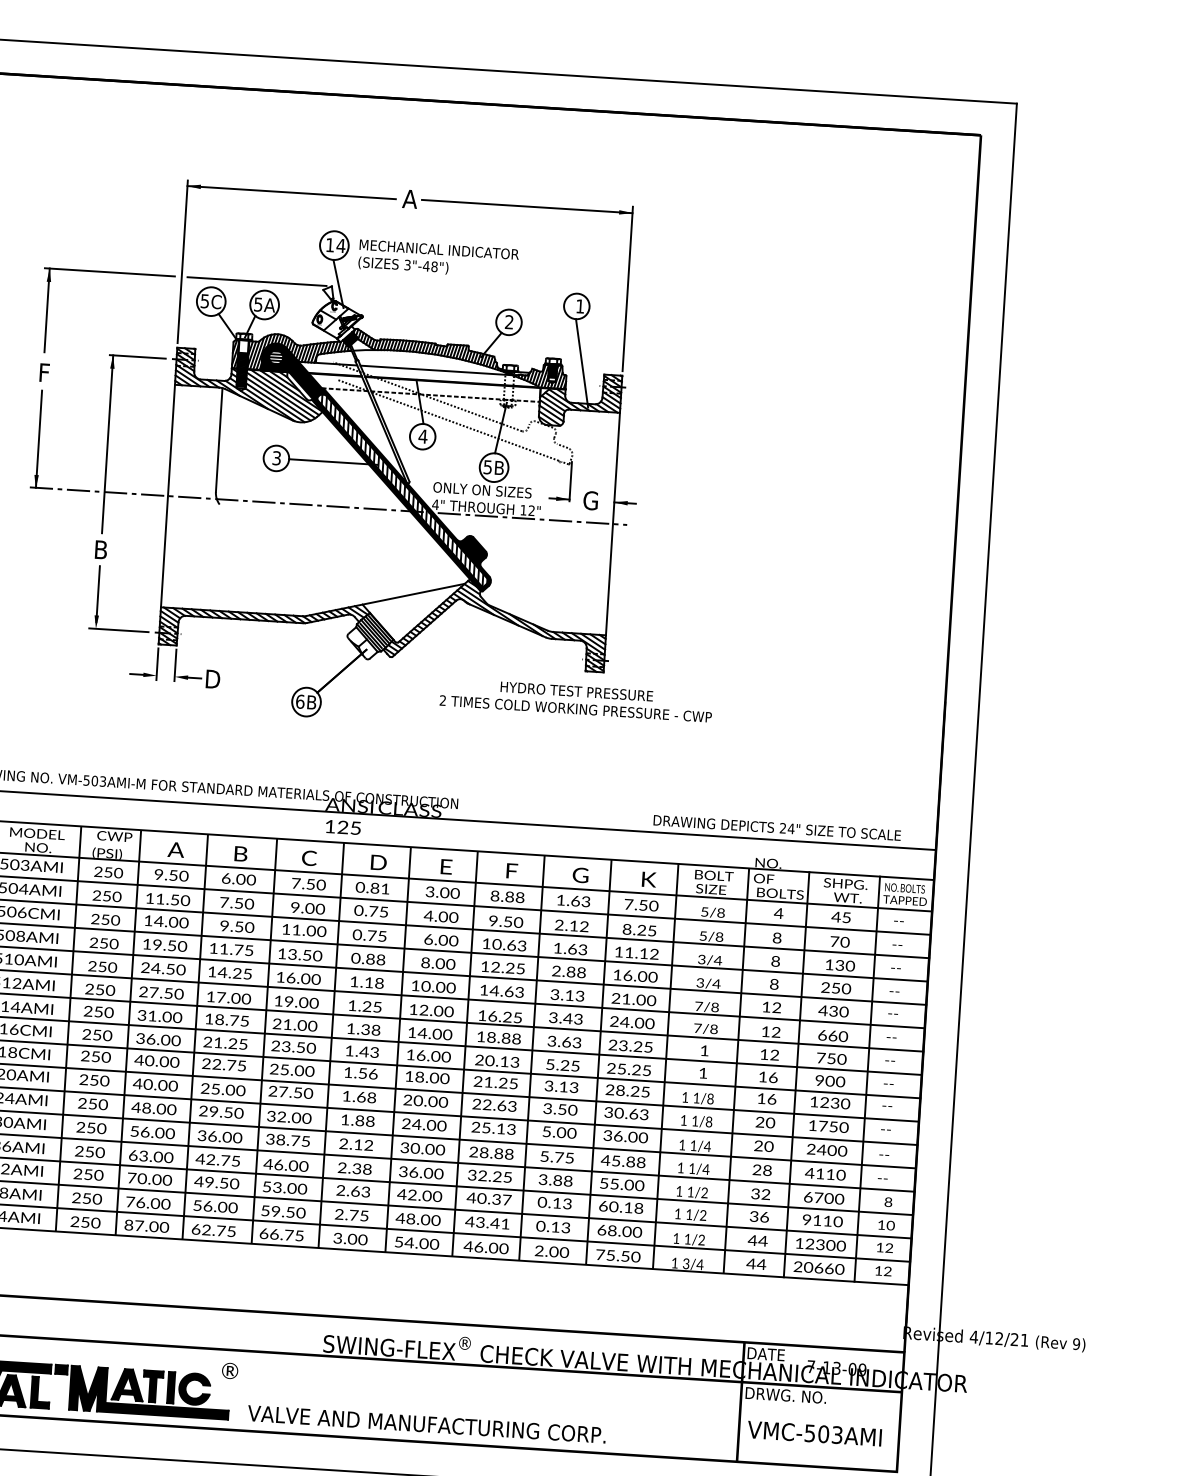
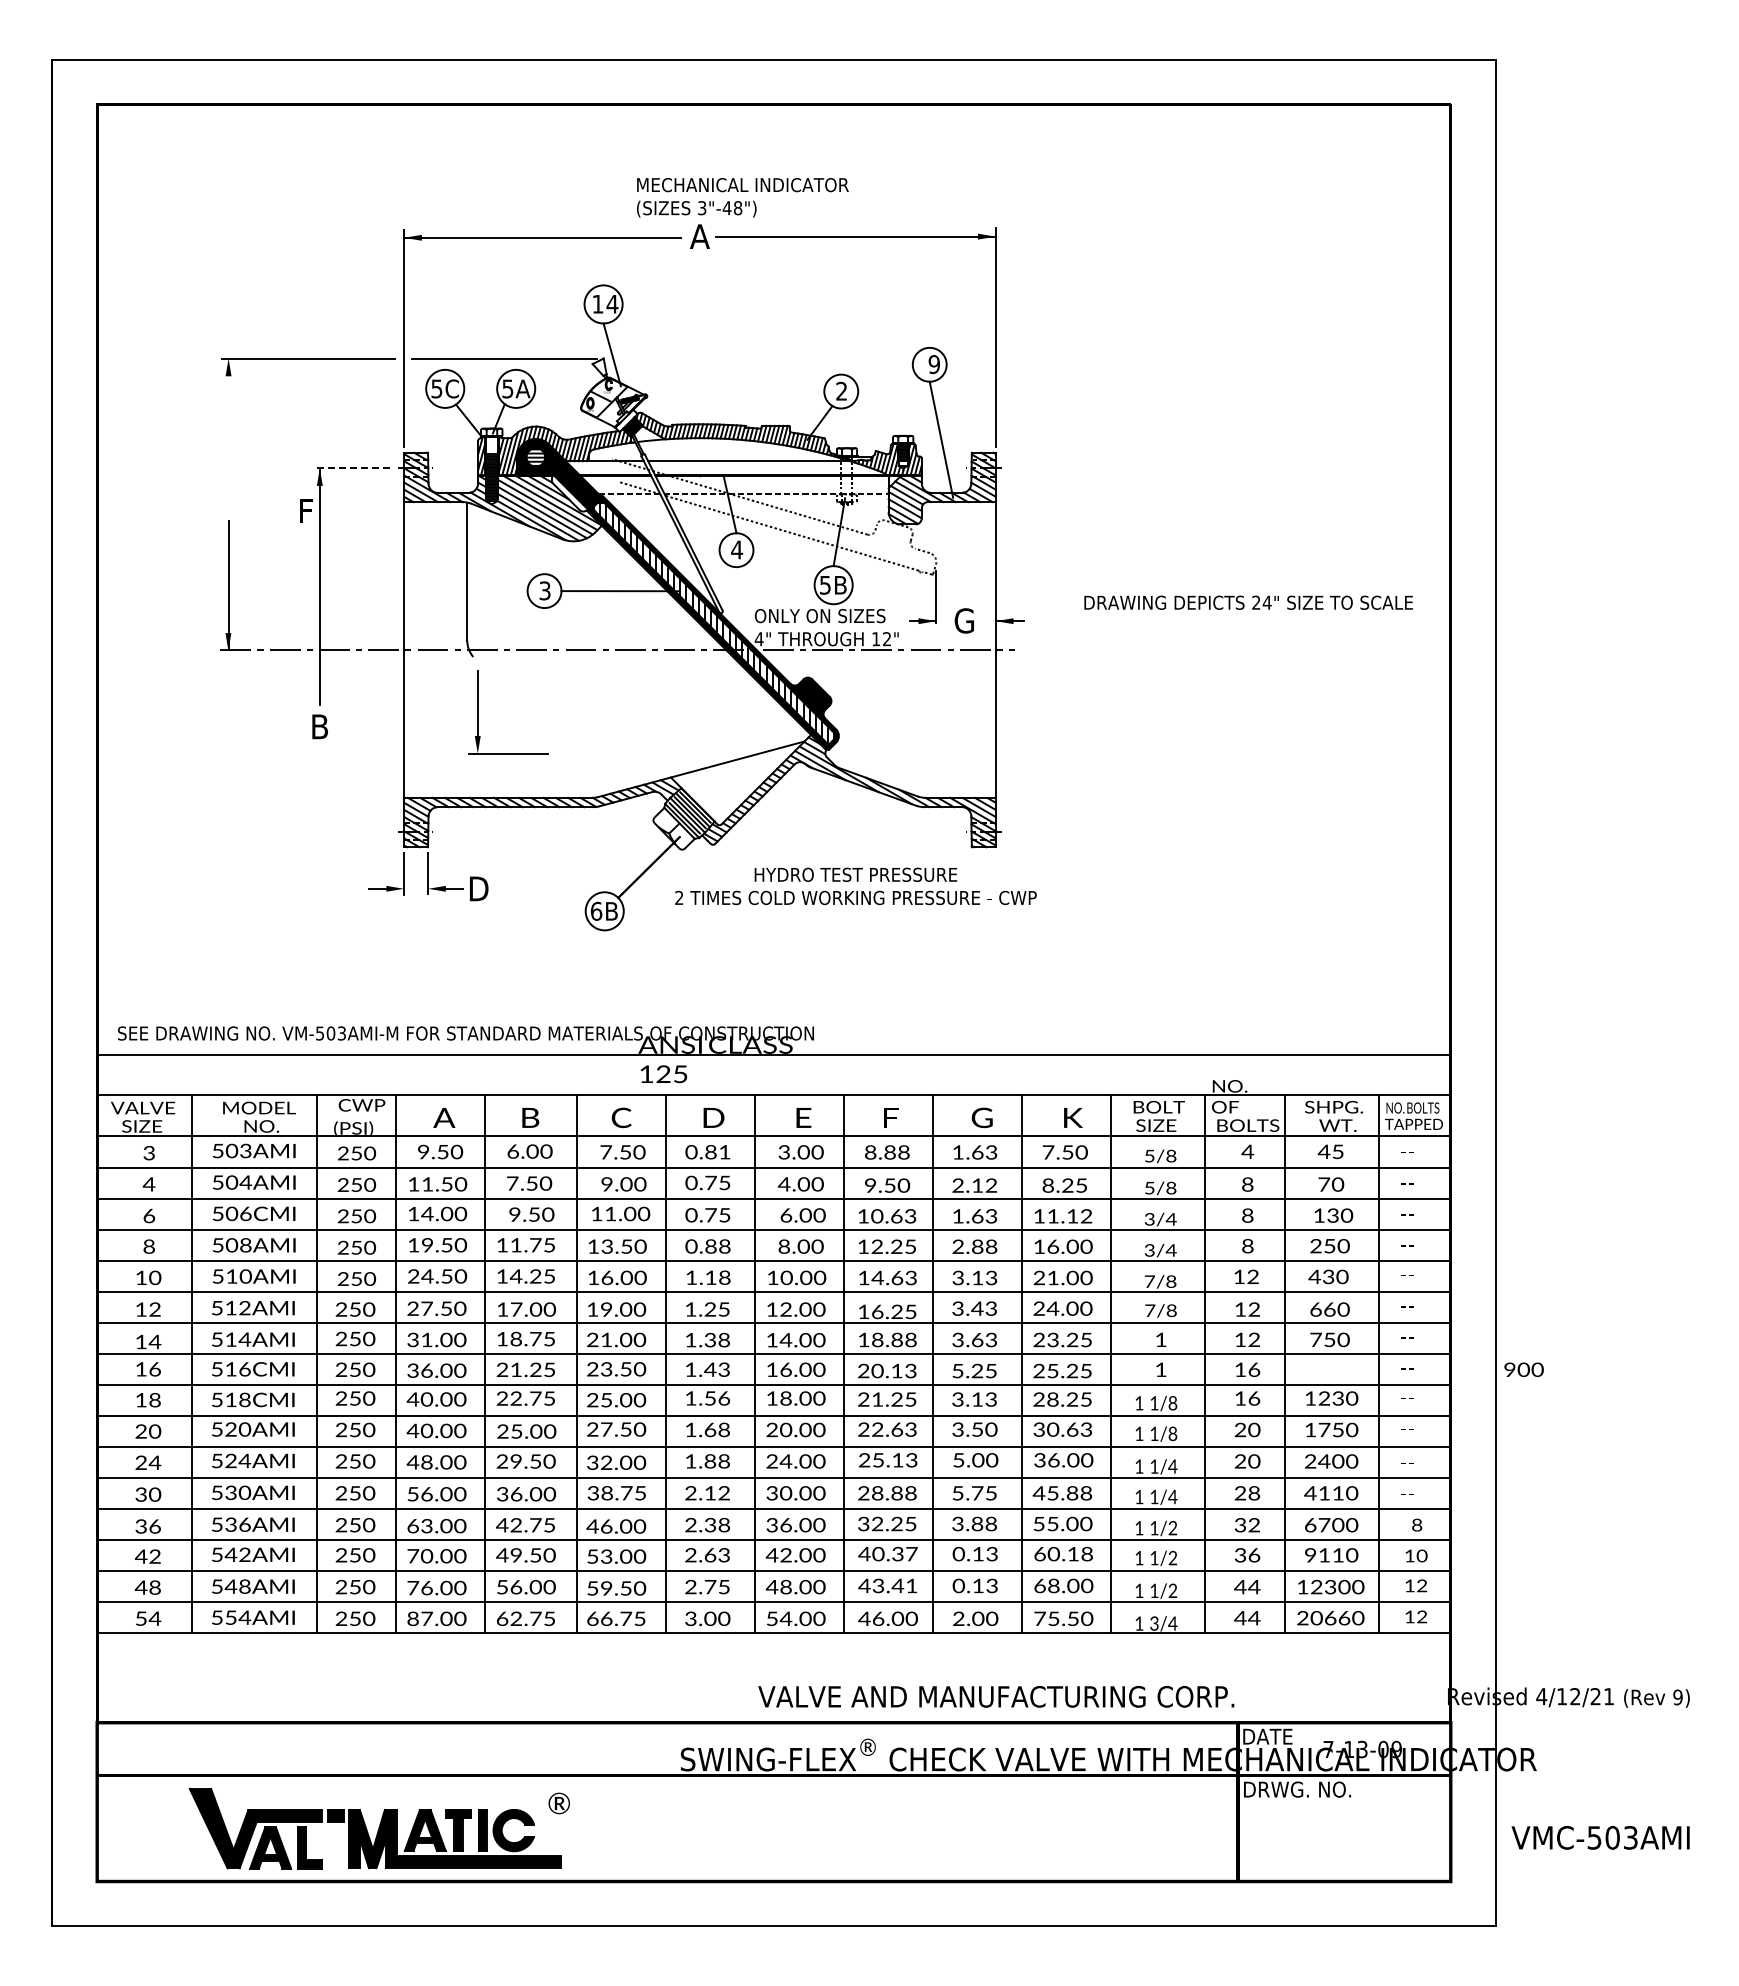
text: (438, 259) -> (742, 197), moved
text: (579, 306) -> (933, 364), 1 -> 9
line: (47, 309) -> (228, 413), removed
line: (137, 357) -> (352, 468), solid -> dashed
text: (44, 372) -> (306, 510), moved
part: (98, 597) -> (478, 712), moved
text: (576, 700) -> (855, 886), moved
text: (777, 827) -> (1248, 602), moved
text: (829, 1081) -> (1523, 1369), moved
text: (427, 1424) -> (996, 1696), moved
text: (814, 1433) -> (1600, 1837), moved

